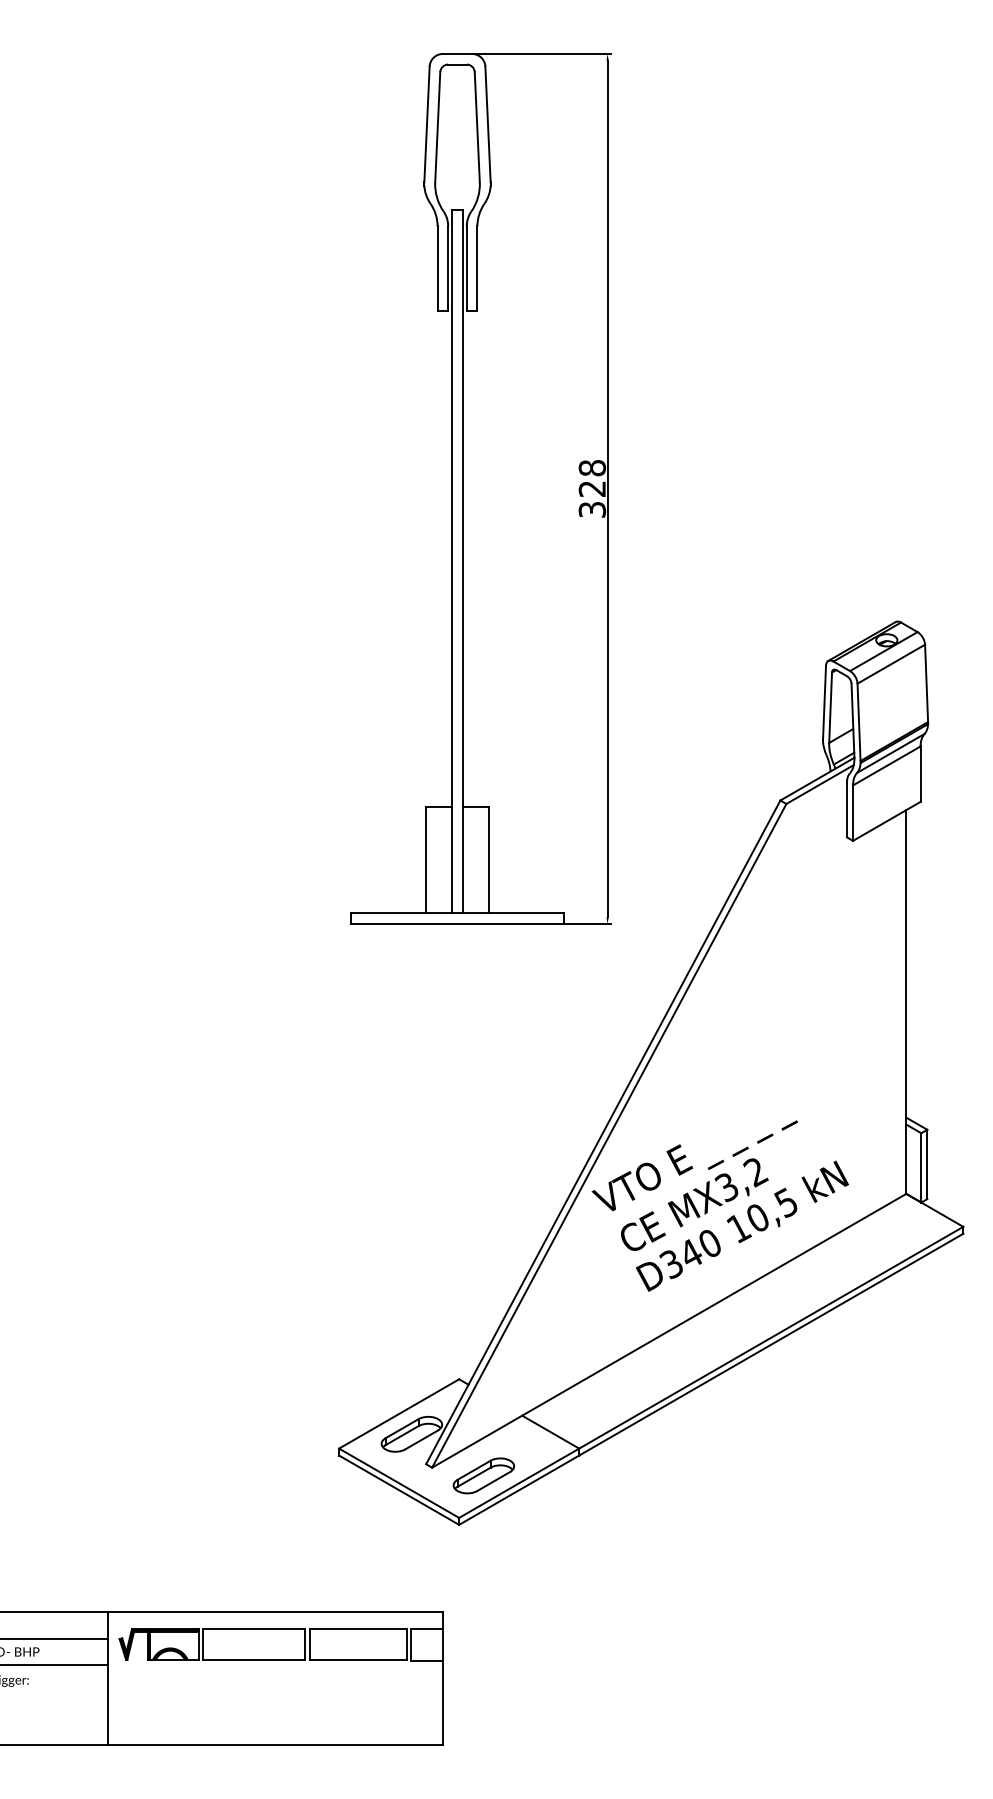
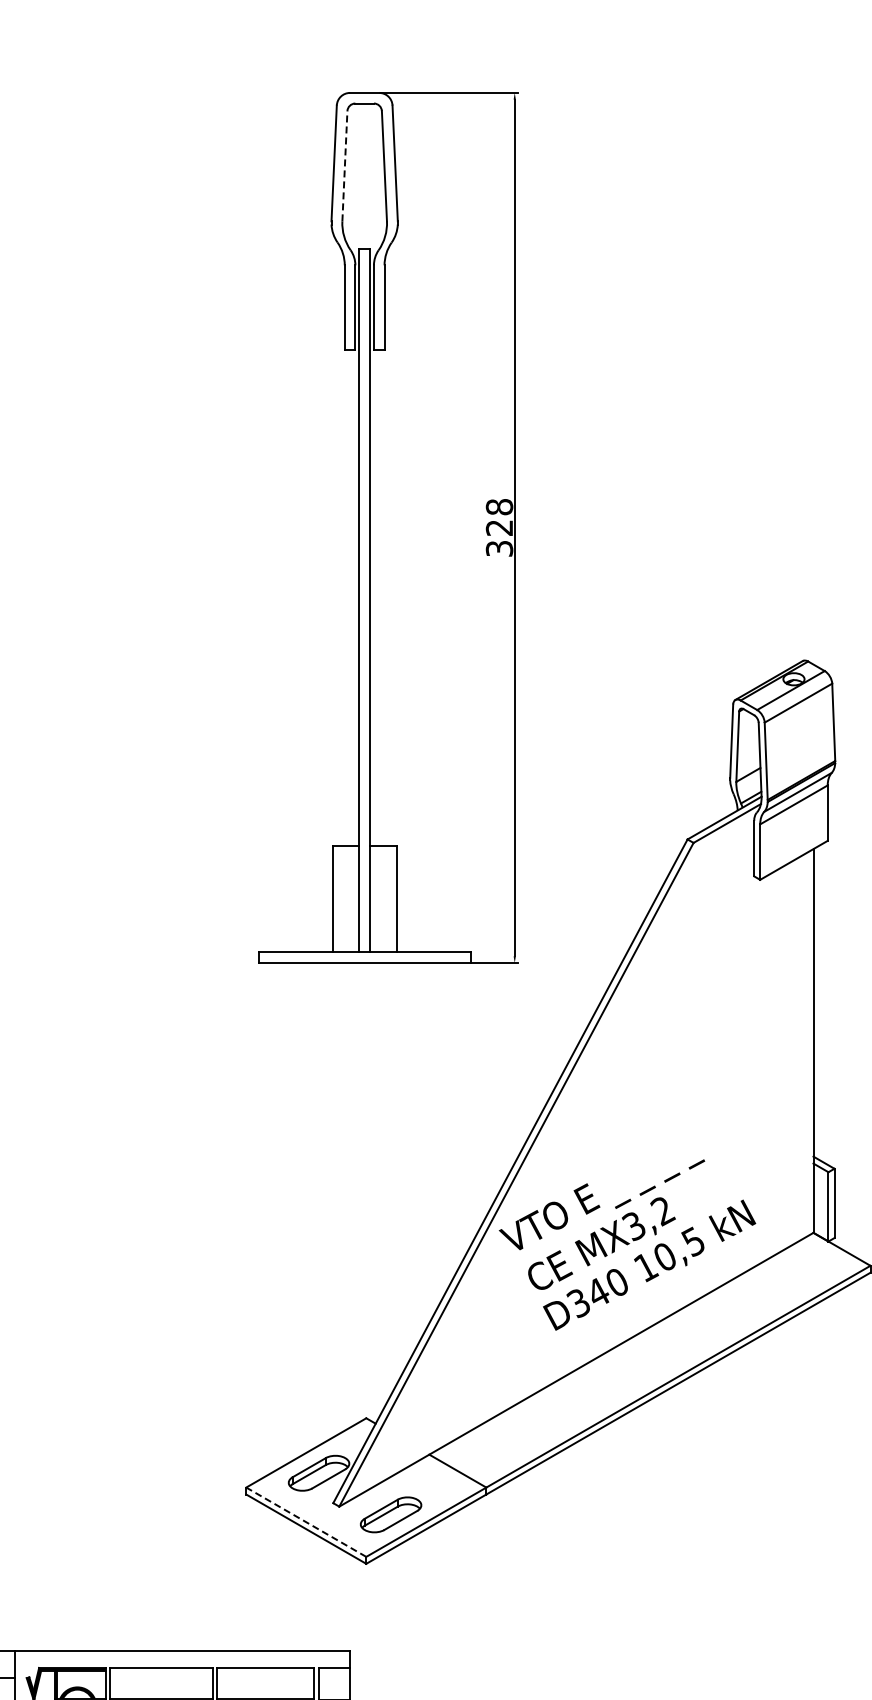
line: (437, 126) -> (344, 165), solid -> dashed
line: (398, 1483) -> (305, 1522), solid -> dashed

